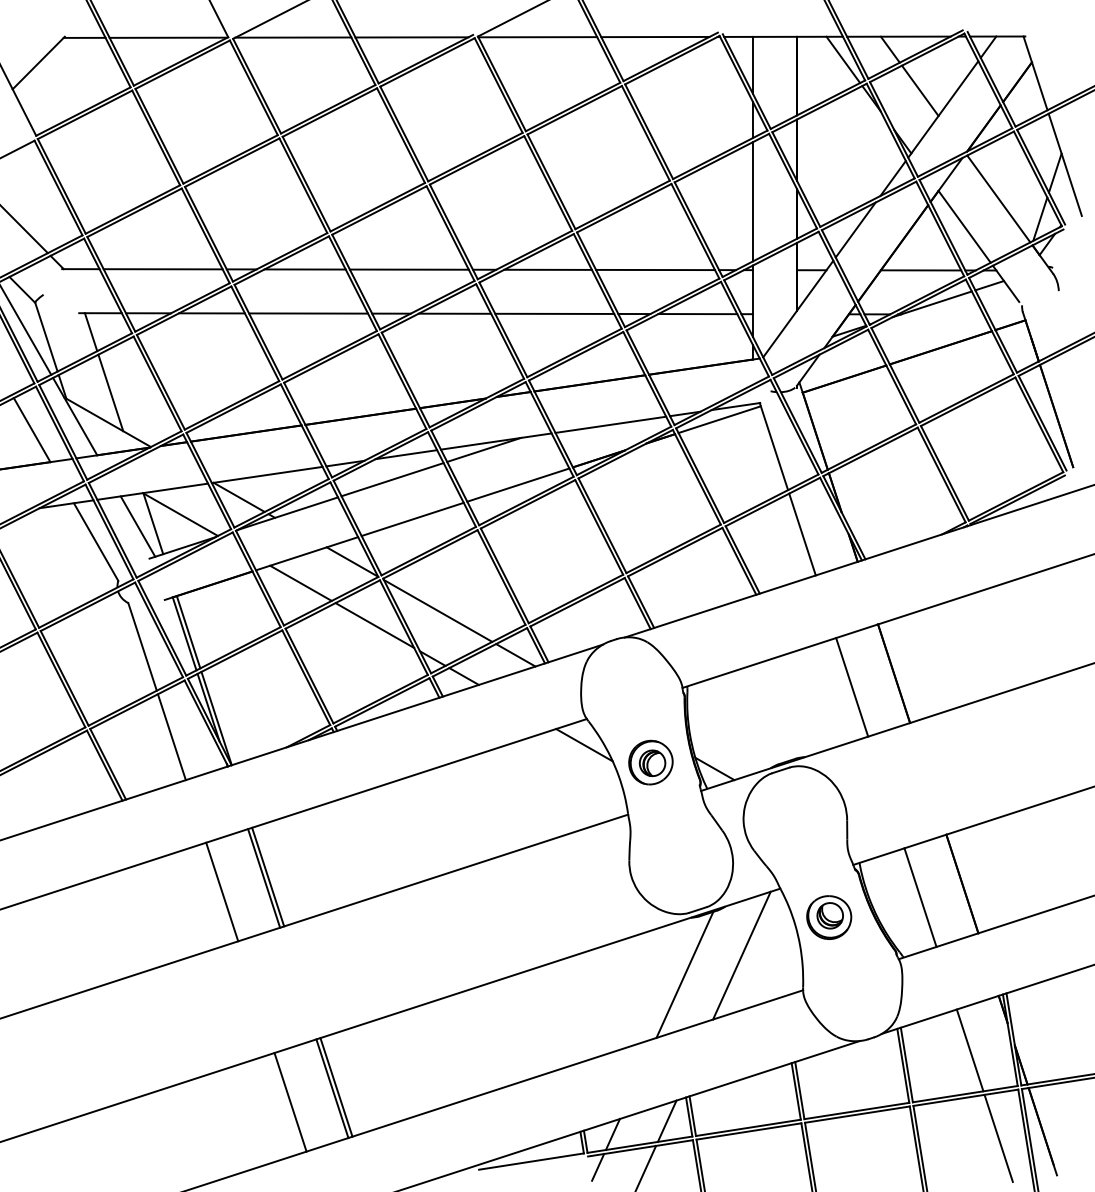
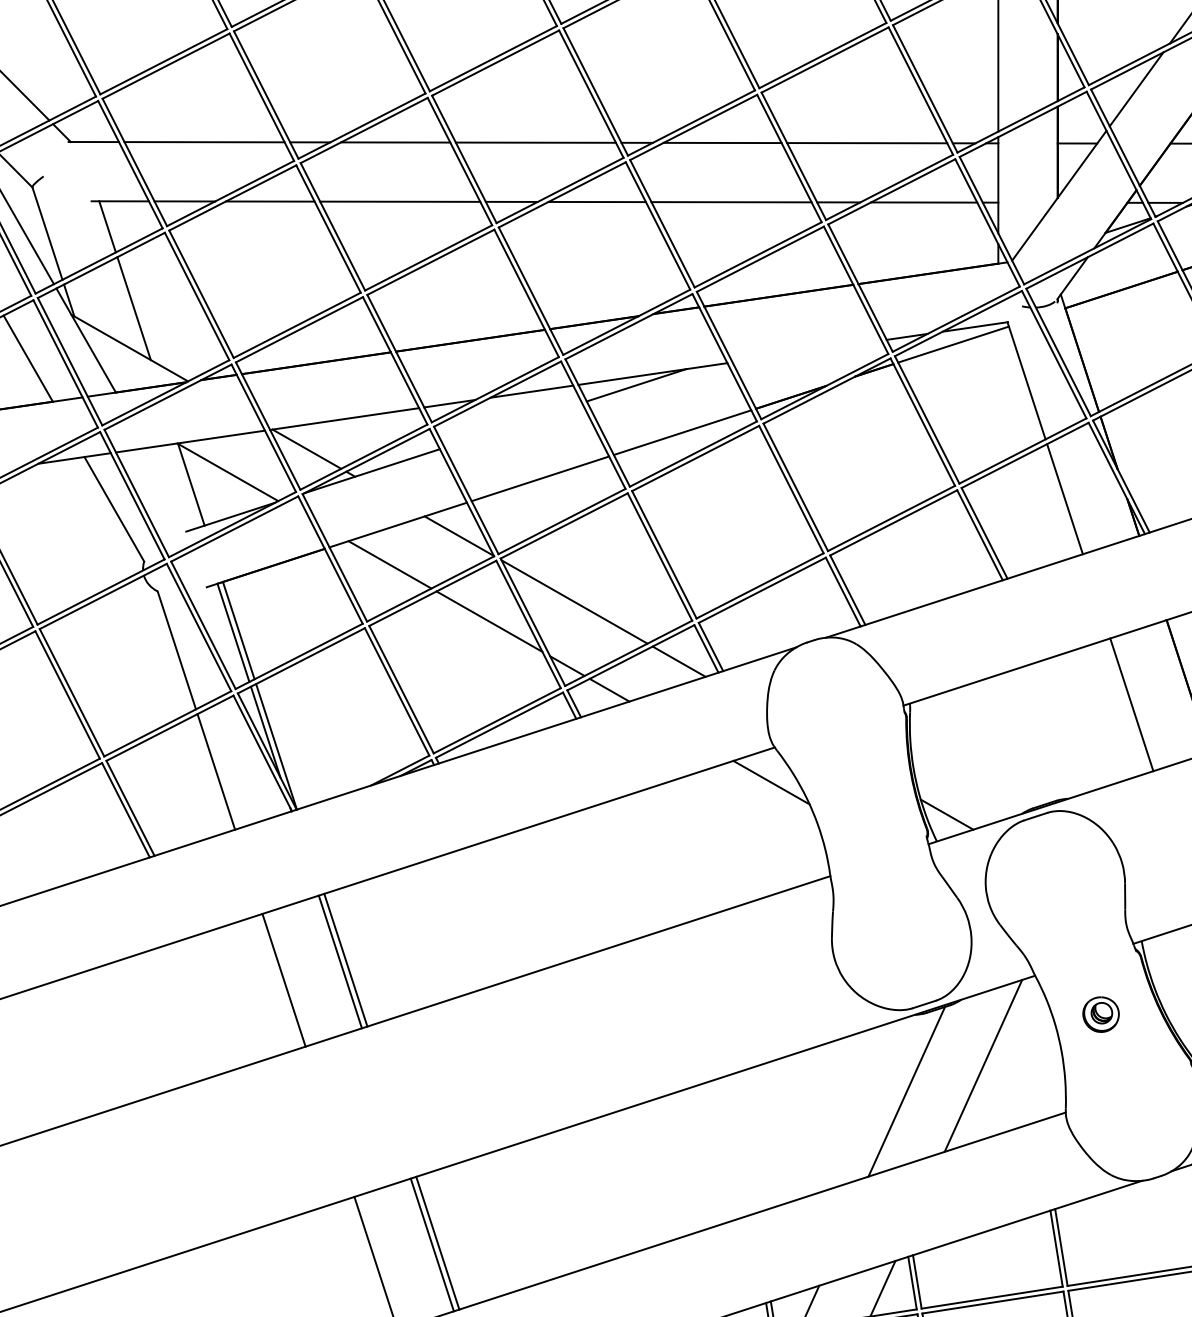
line: (610, 424) -> (806, 351), removed
line: (392, 479) -> (513, 425), removed
line: (137, 526) -> (170, 488), removed
part: (650, 762) -> (860, 805), removed
part: (829, 917) -> (1101, 1014), size x0.6

